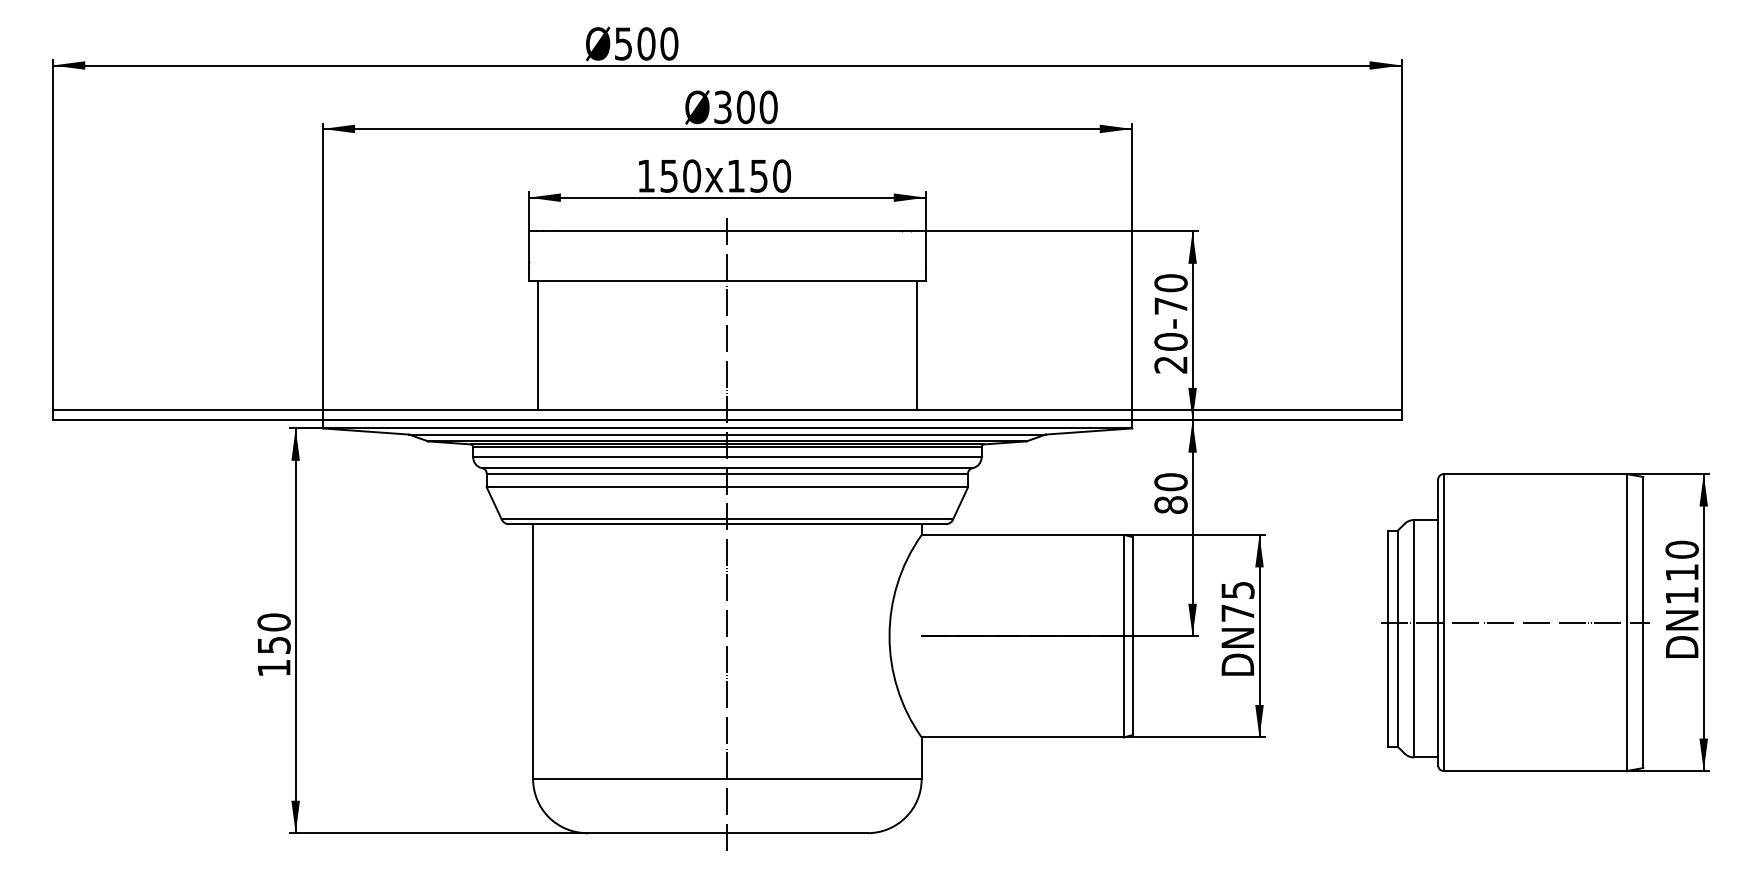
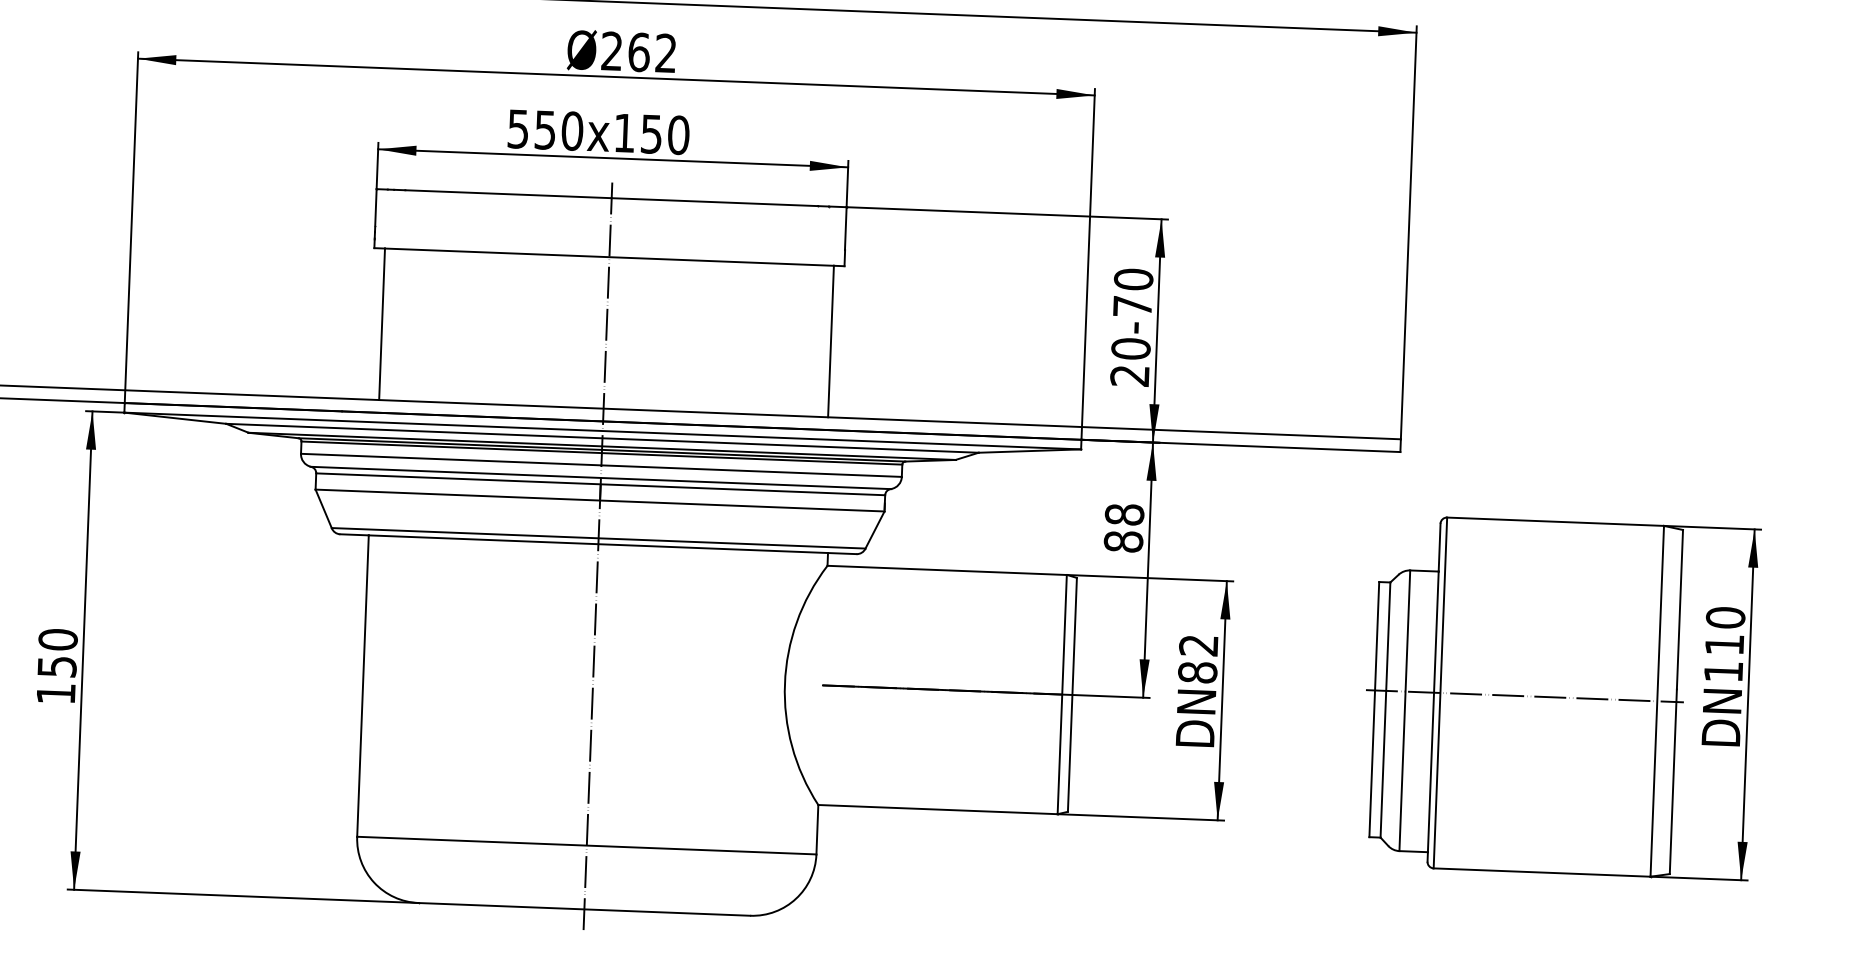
text: (745, 107) -> (638, 52), 300 -> 262
text: (645, 176) -> (517, 129), 150 -> 550
text: (1170, 482) -> (1124, 515), 80 -> 88
text: (1237, 602) -> (1197, 659), 75 -> 82

